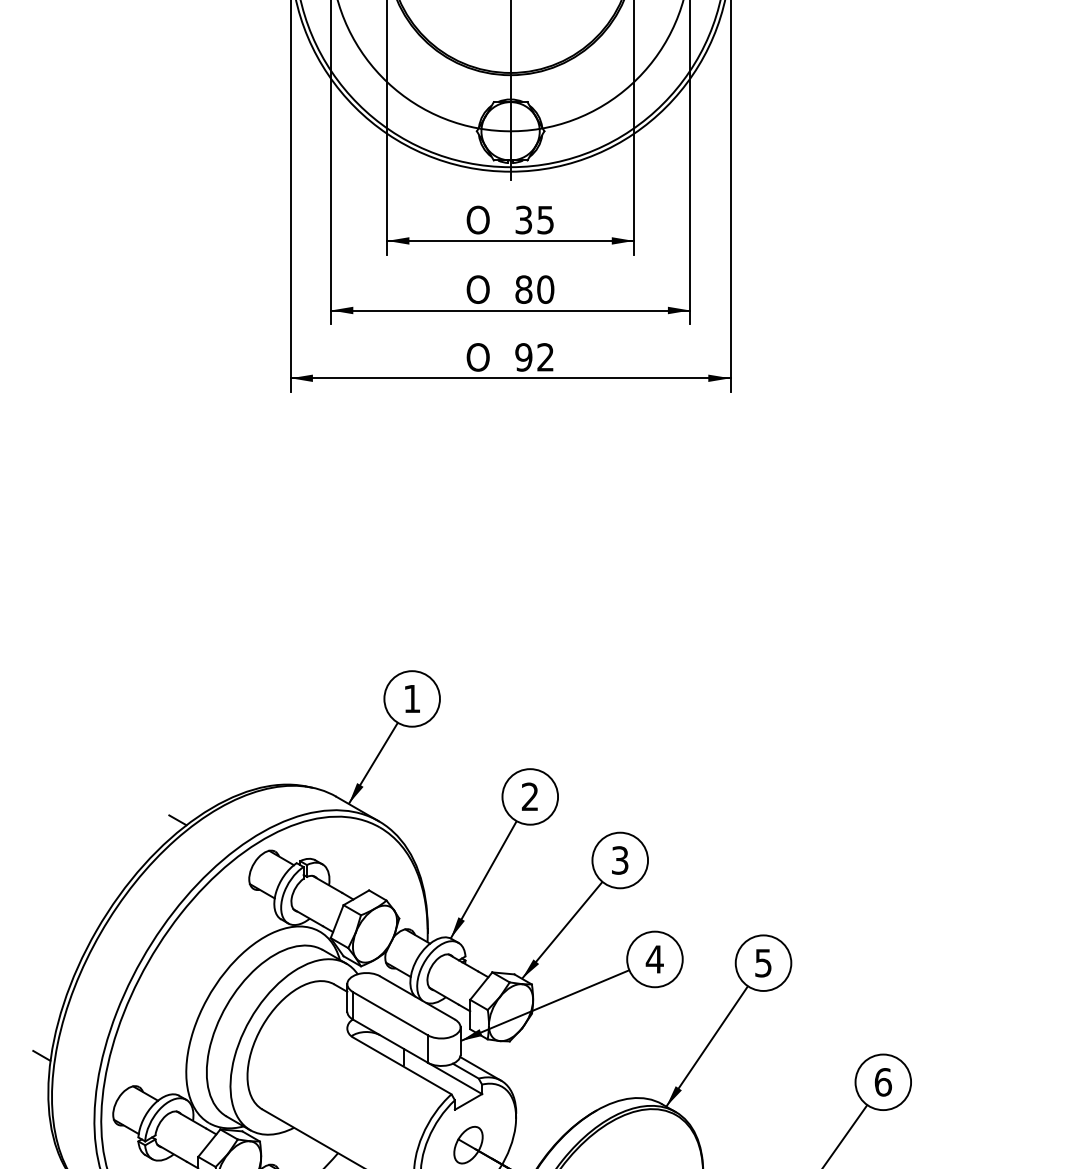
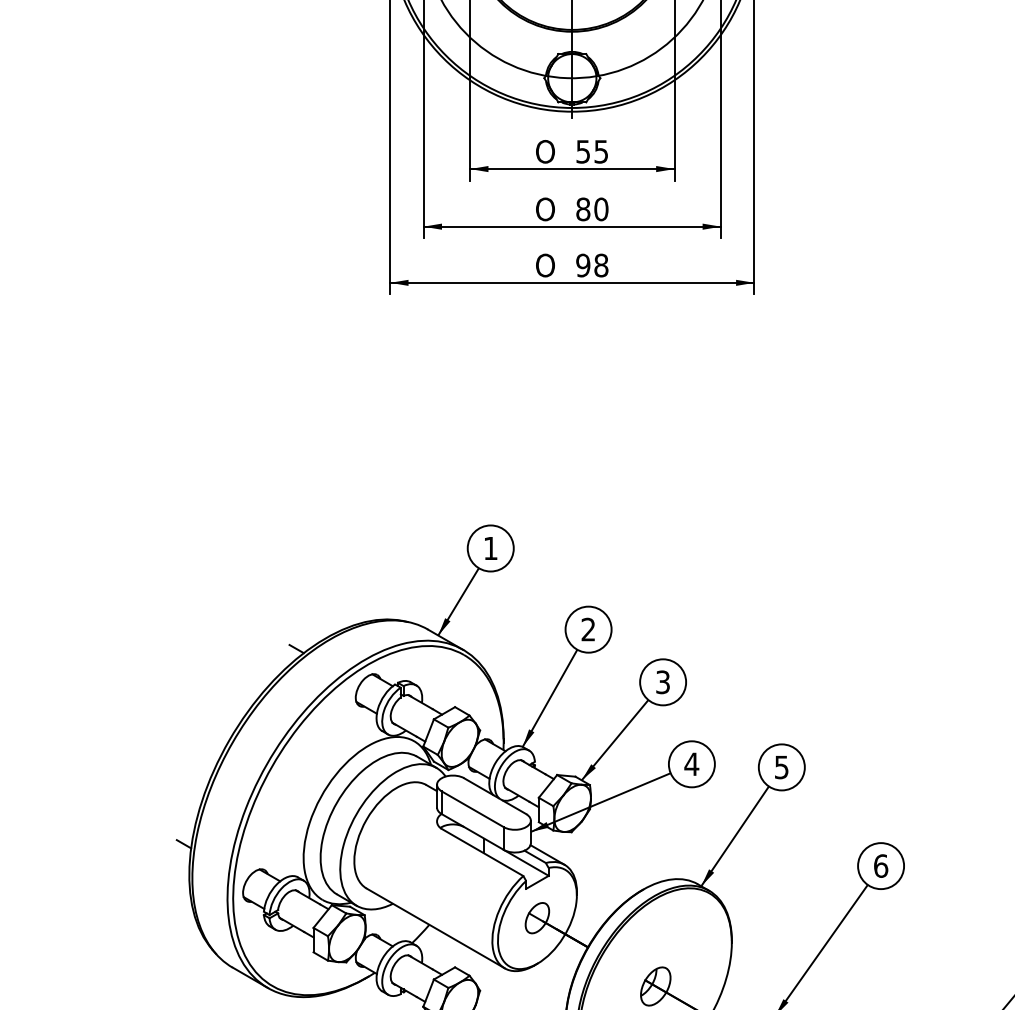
text: (524, 218) -> (583, 150), 35 -> 55
text: (545, 357) -> (601, 265), 92 -> 98

